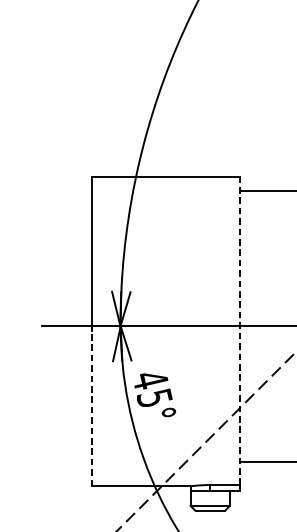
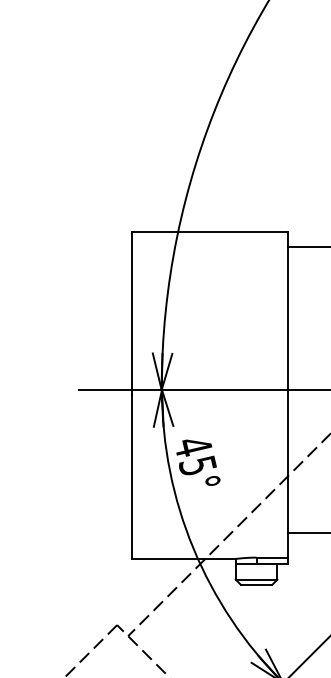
line: (239, 330) -> (287, 394), dashed -> solid
line: (91, 409) -> (131, 477), dashed -> solid

